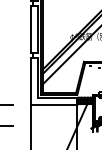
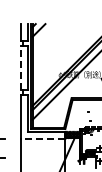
line: (30, 29) -> (21, 68), solid -> dashed
line: (54, 104) -> (43, 138), solid -> dashed

